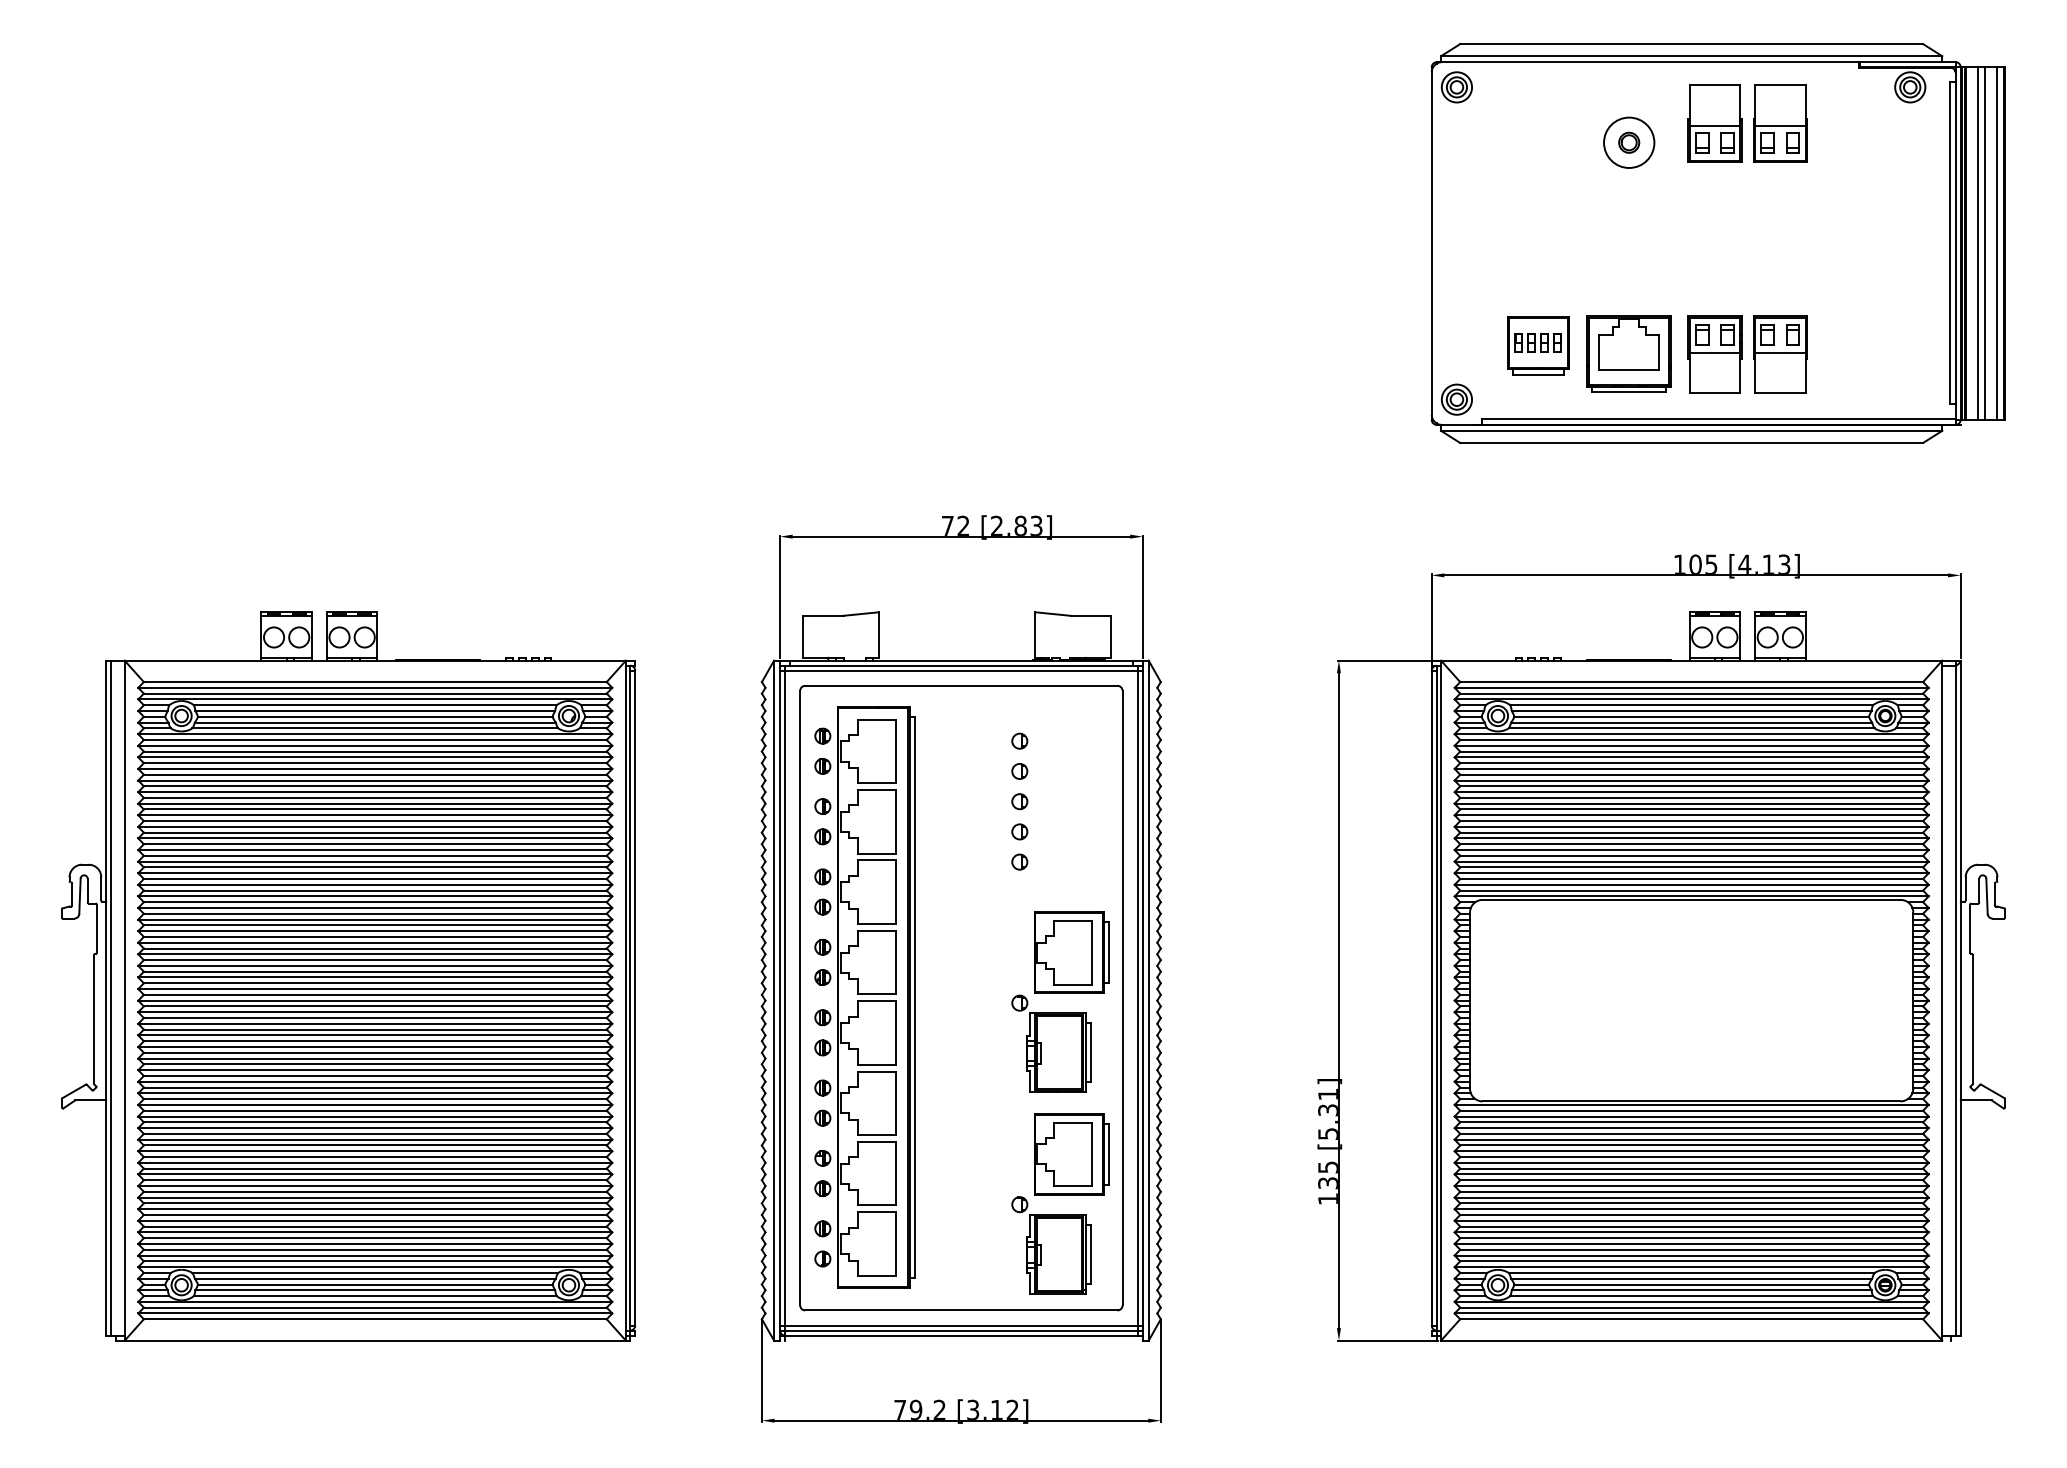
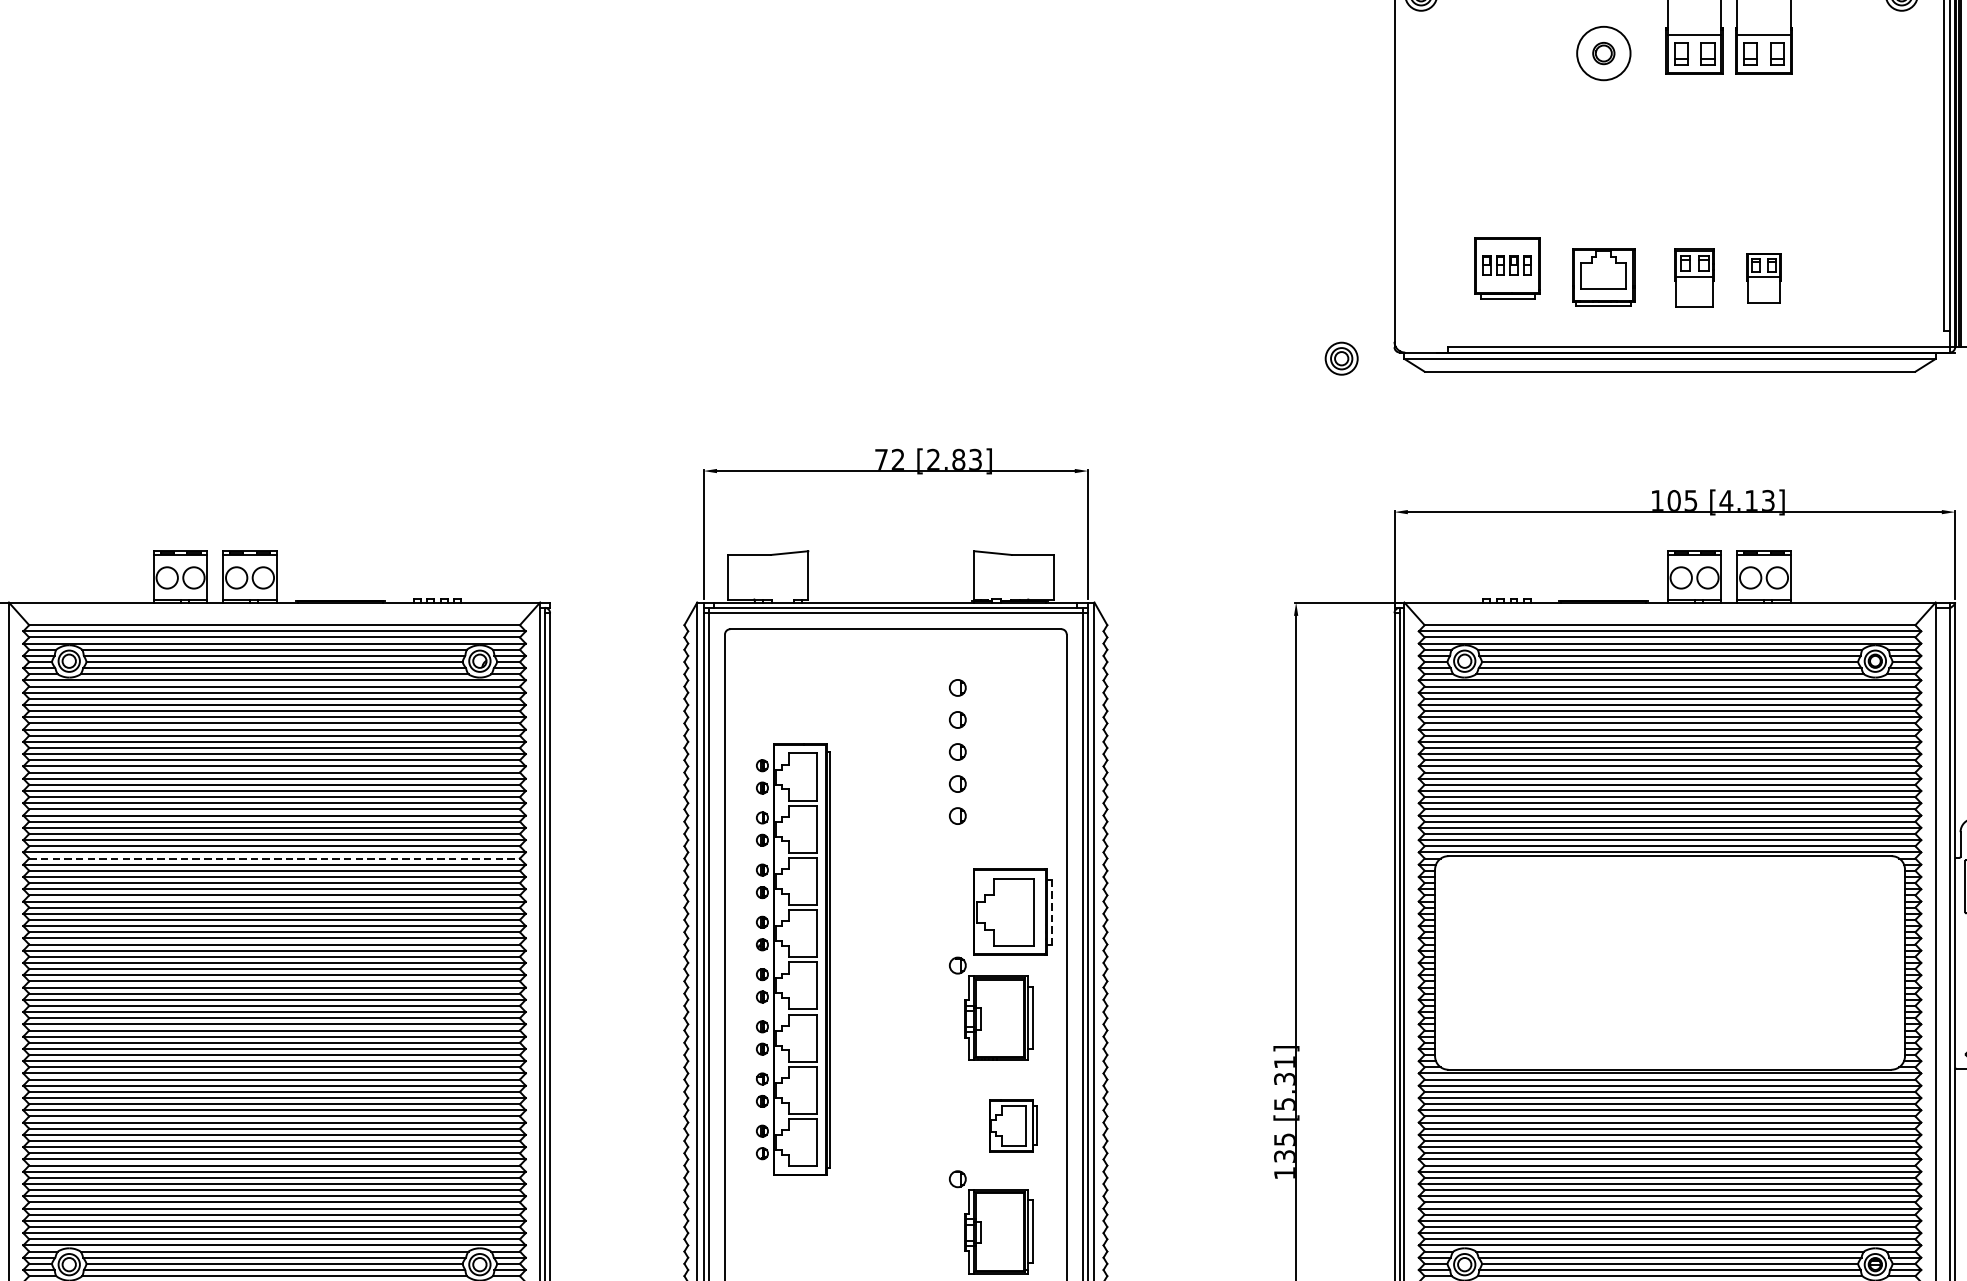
part: (1628, 353) -> (1603, 276), size x0.7
part: (1714, 354) -> (1694, 277), size x0.7
part: (1780, 354) -> (1764, 277), size x0.6
part: (1456, 399) -> (1341, 358), moved
line: (375, 902) -> (274, 858), solid -> dashed
line: (1108, 952) -> (1051, 911), solid -> dashed
part: (864, 997) -> (793, 959), size x0.7
part: (1071, 1154) -> (1012, 1126), size x0.6

